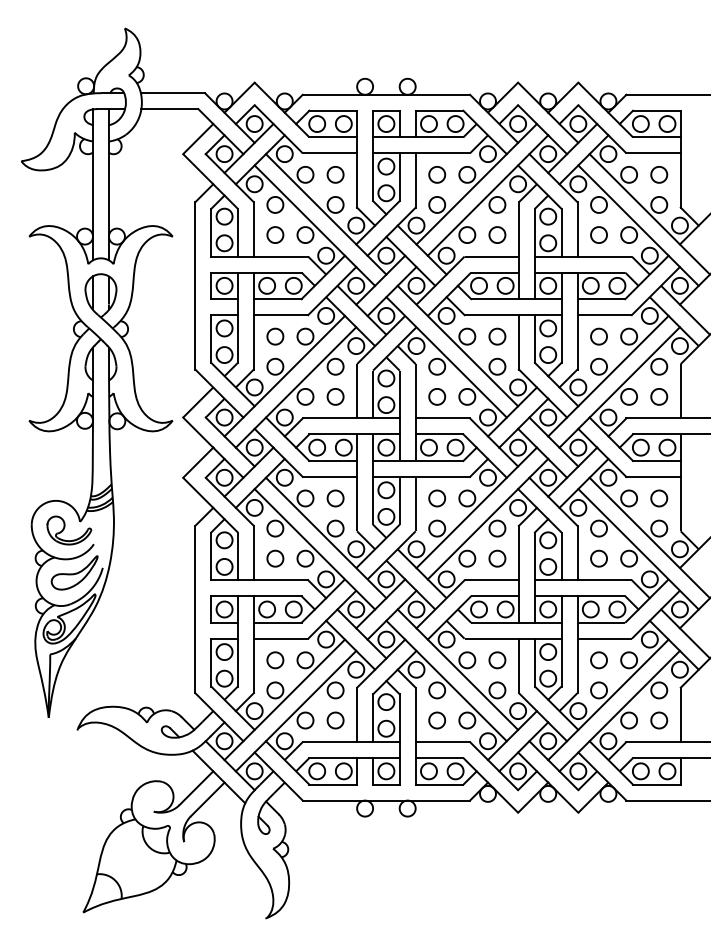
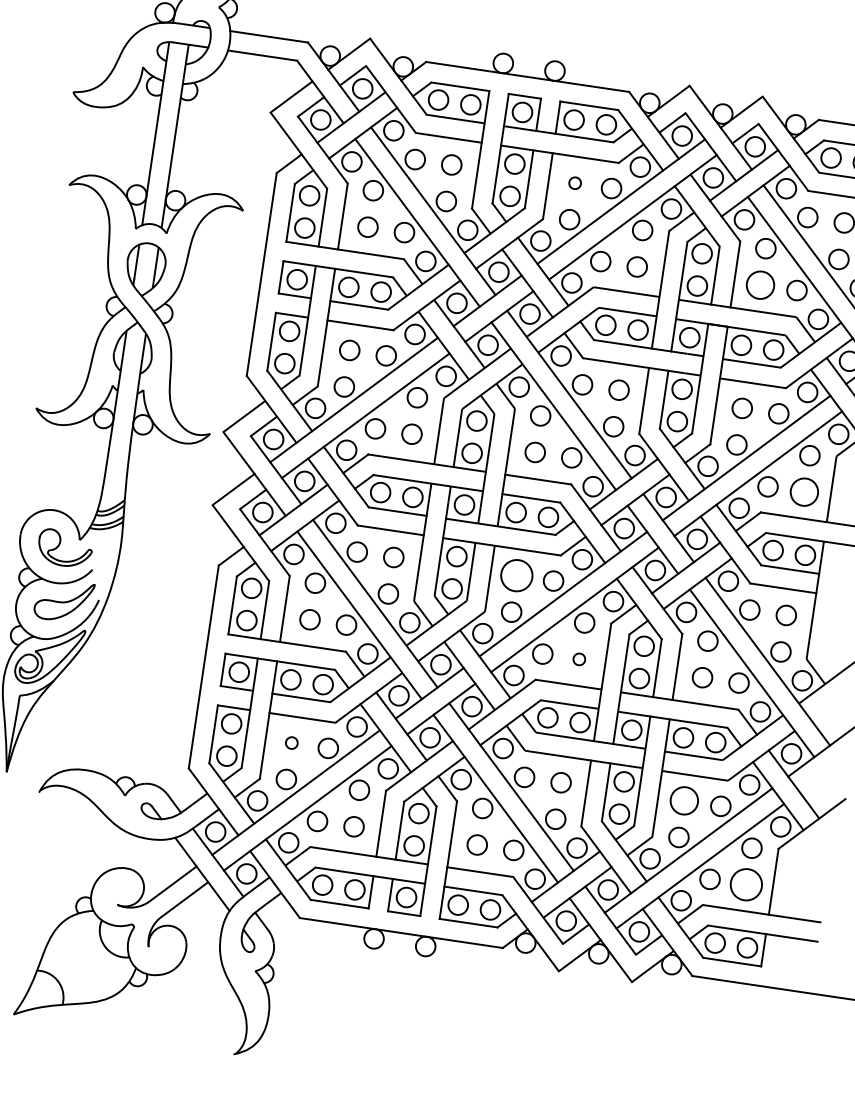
part: (437, 174) -> (575, 182), size x0.6
part: (598, 234) -> (759, 284), size x1.4
part: (659, 396) -> (804, 491), size x1.4
part: (437, 498) -> (517, 575), size x1.6
part: (497, 558) -> (579, 659), size x0.6
part: (275, 660) -> (291, 743), size x0.6
part: (598, 660) -> (683, 801), size x1.4
part: (659, 720) -> (746, 884), size x1.6

